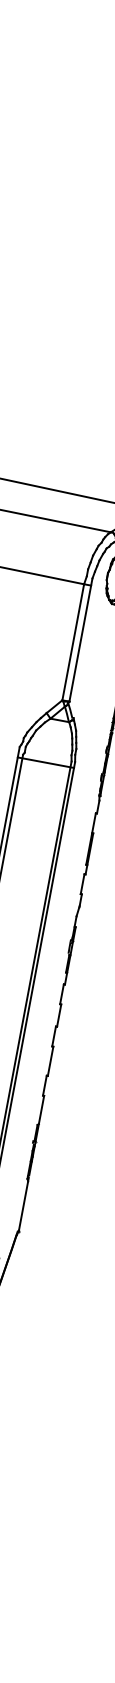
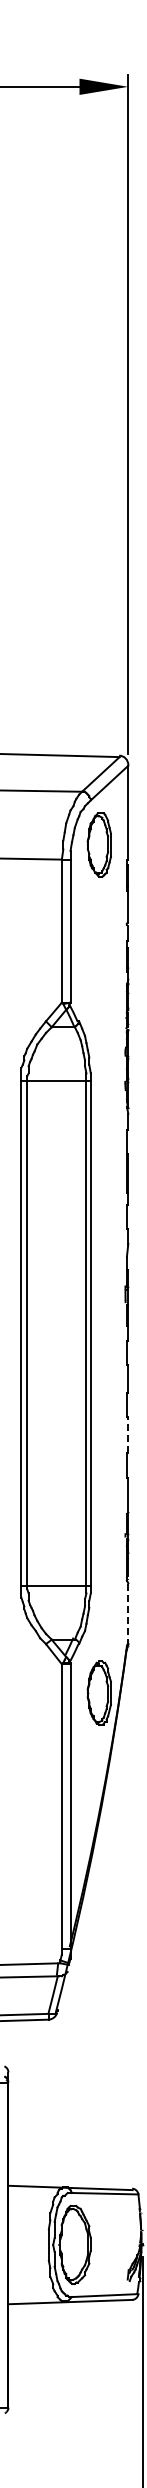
line: (50, 1060) -> (128, 1434), solid -> dashed
line: (24, 1204) -> (128, 1611), solid -> dashed

